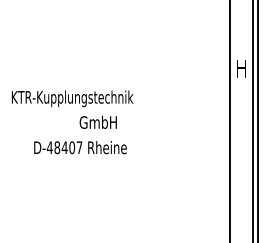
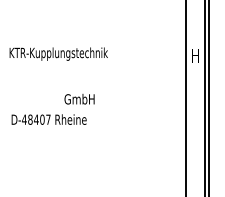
text: (72, 98) -> (58, 53), moved
text: (79, 147) -> (48, 119), moved

